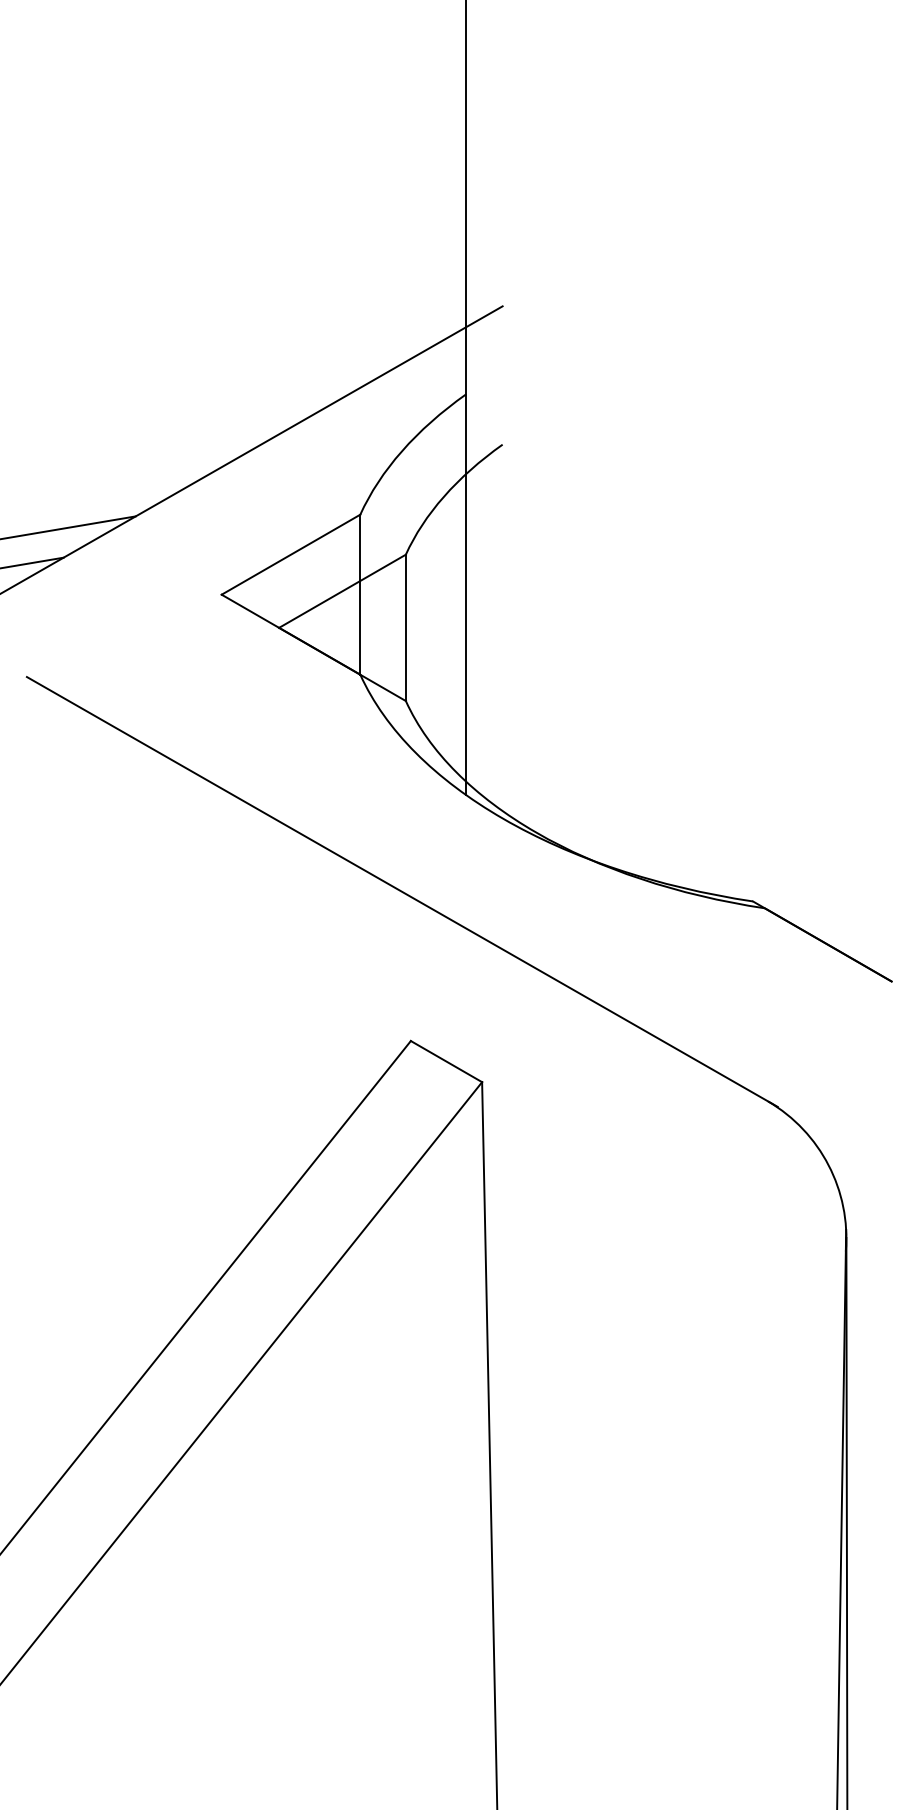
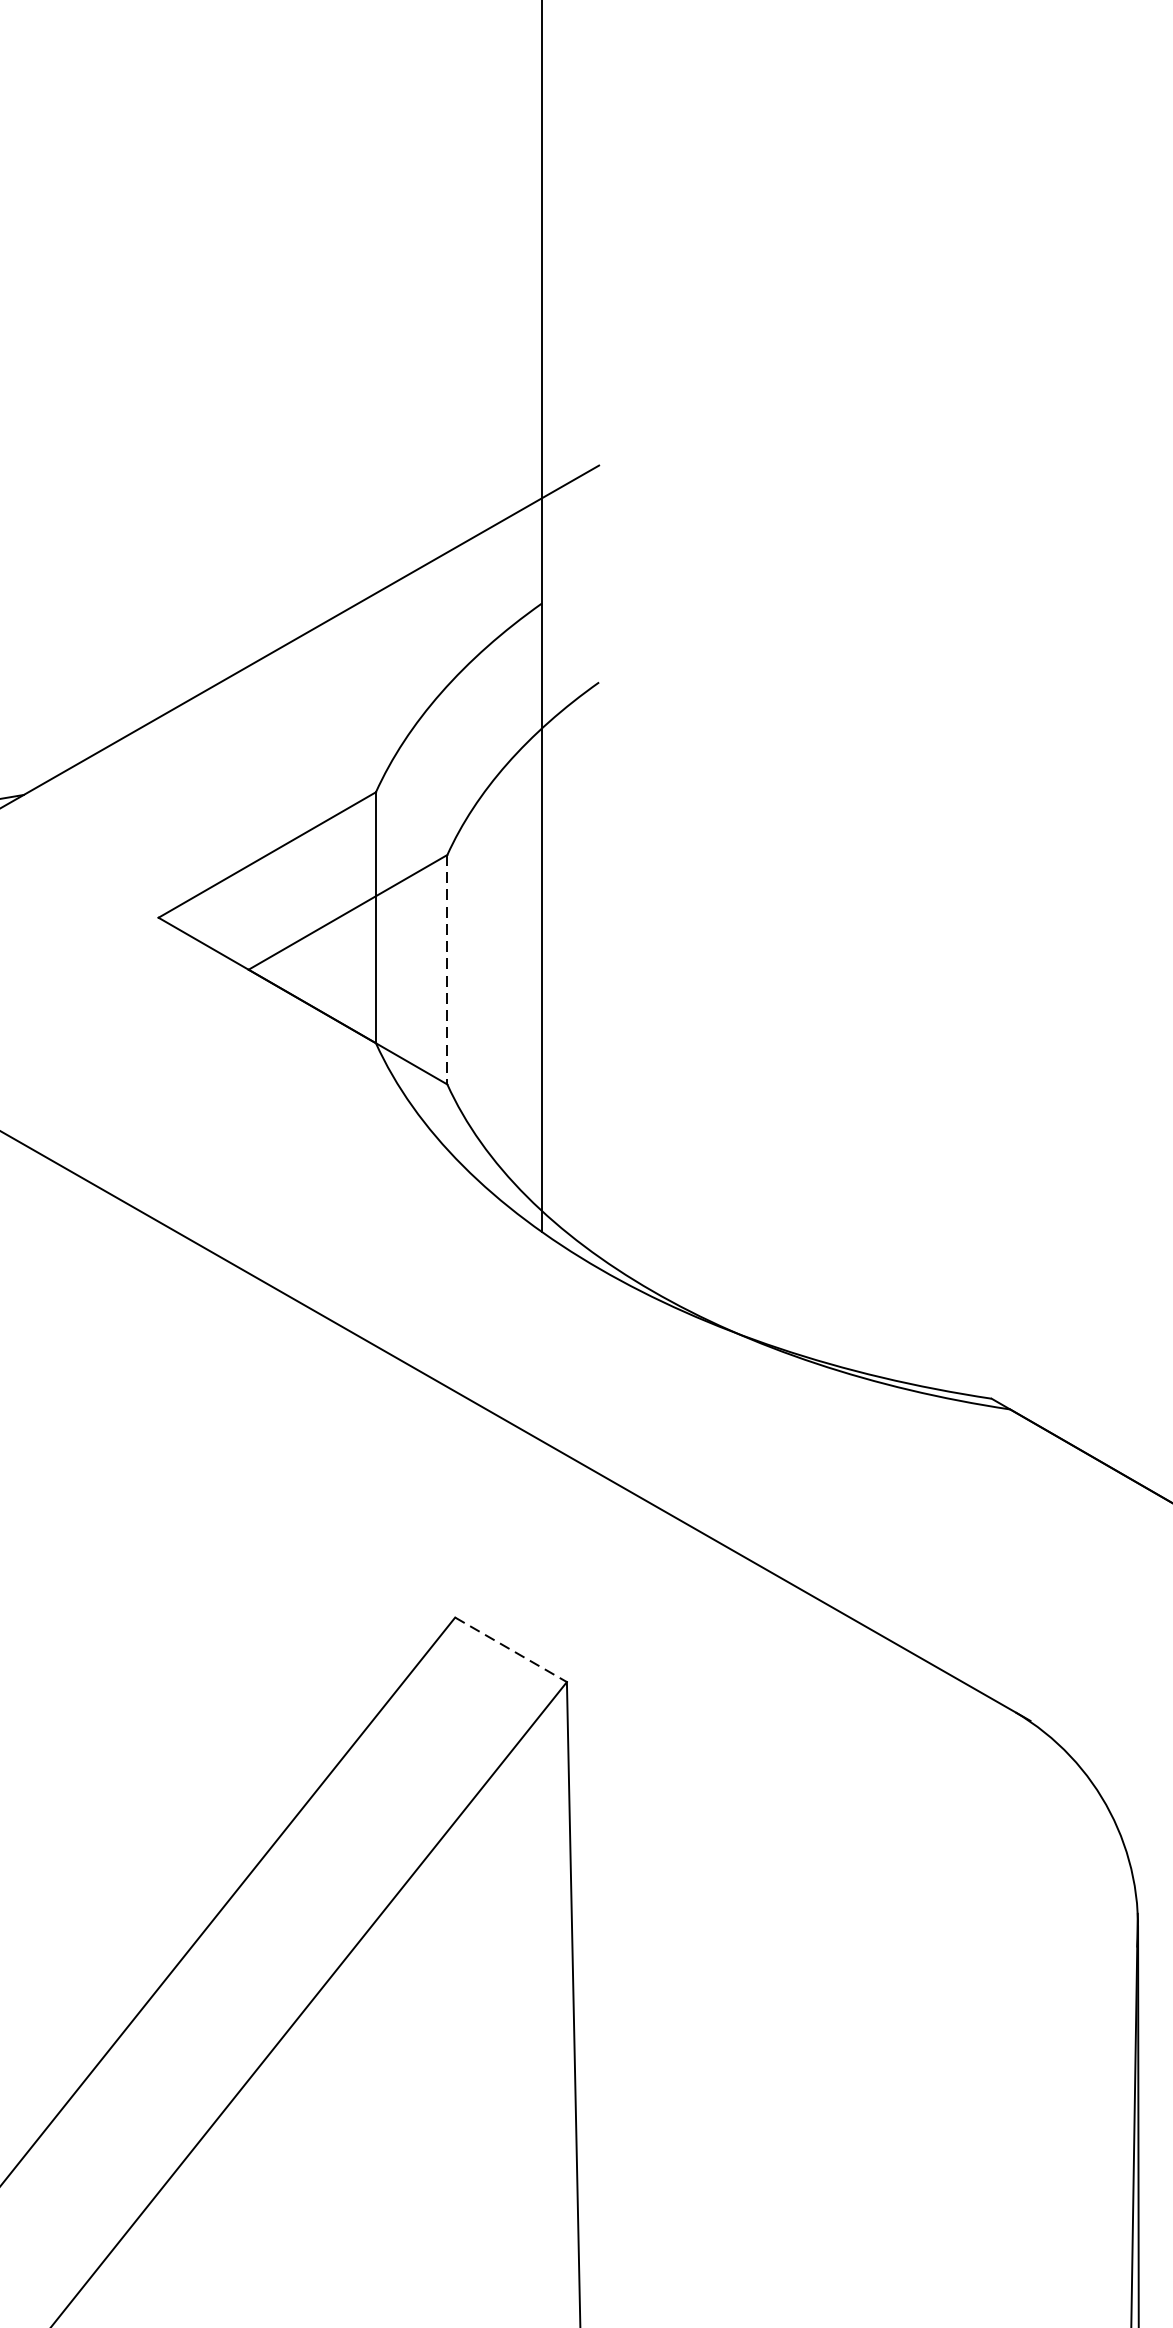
line: (405, 628) -> (446, 970), solid -> dashed
line: (446, 1061) -> (511, 1649), solid -> dashed

